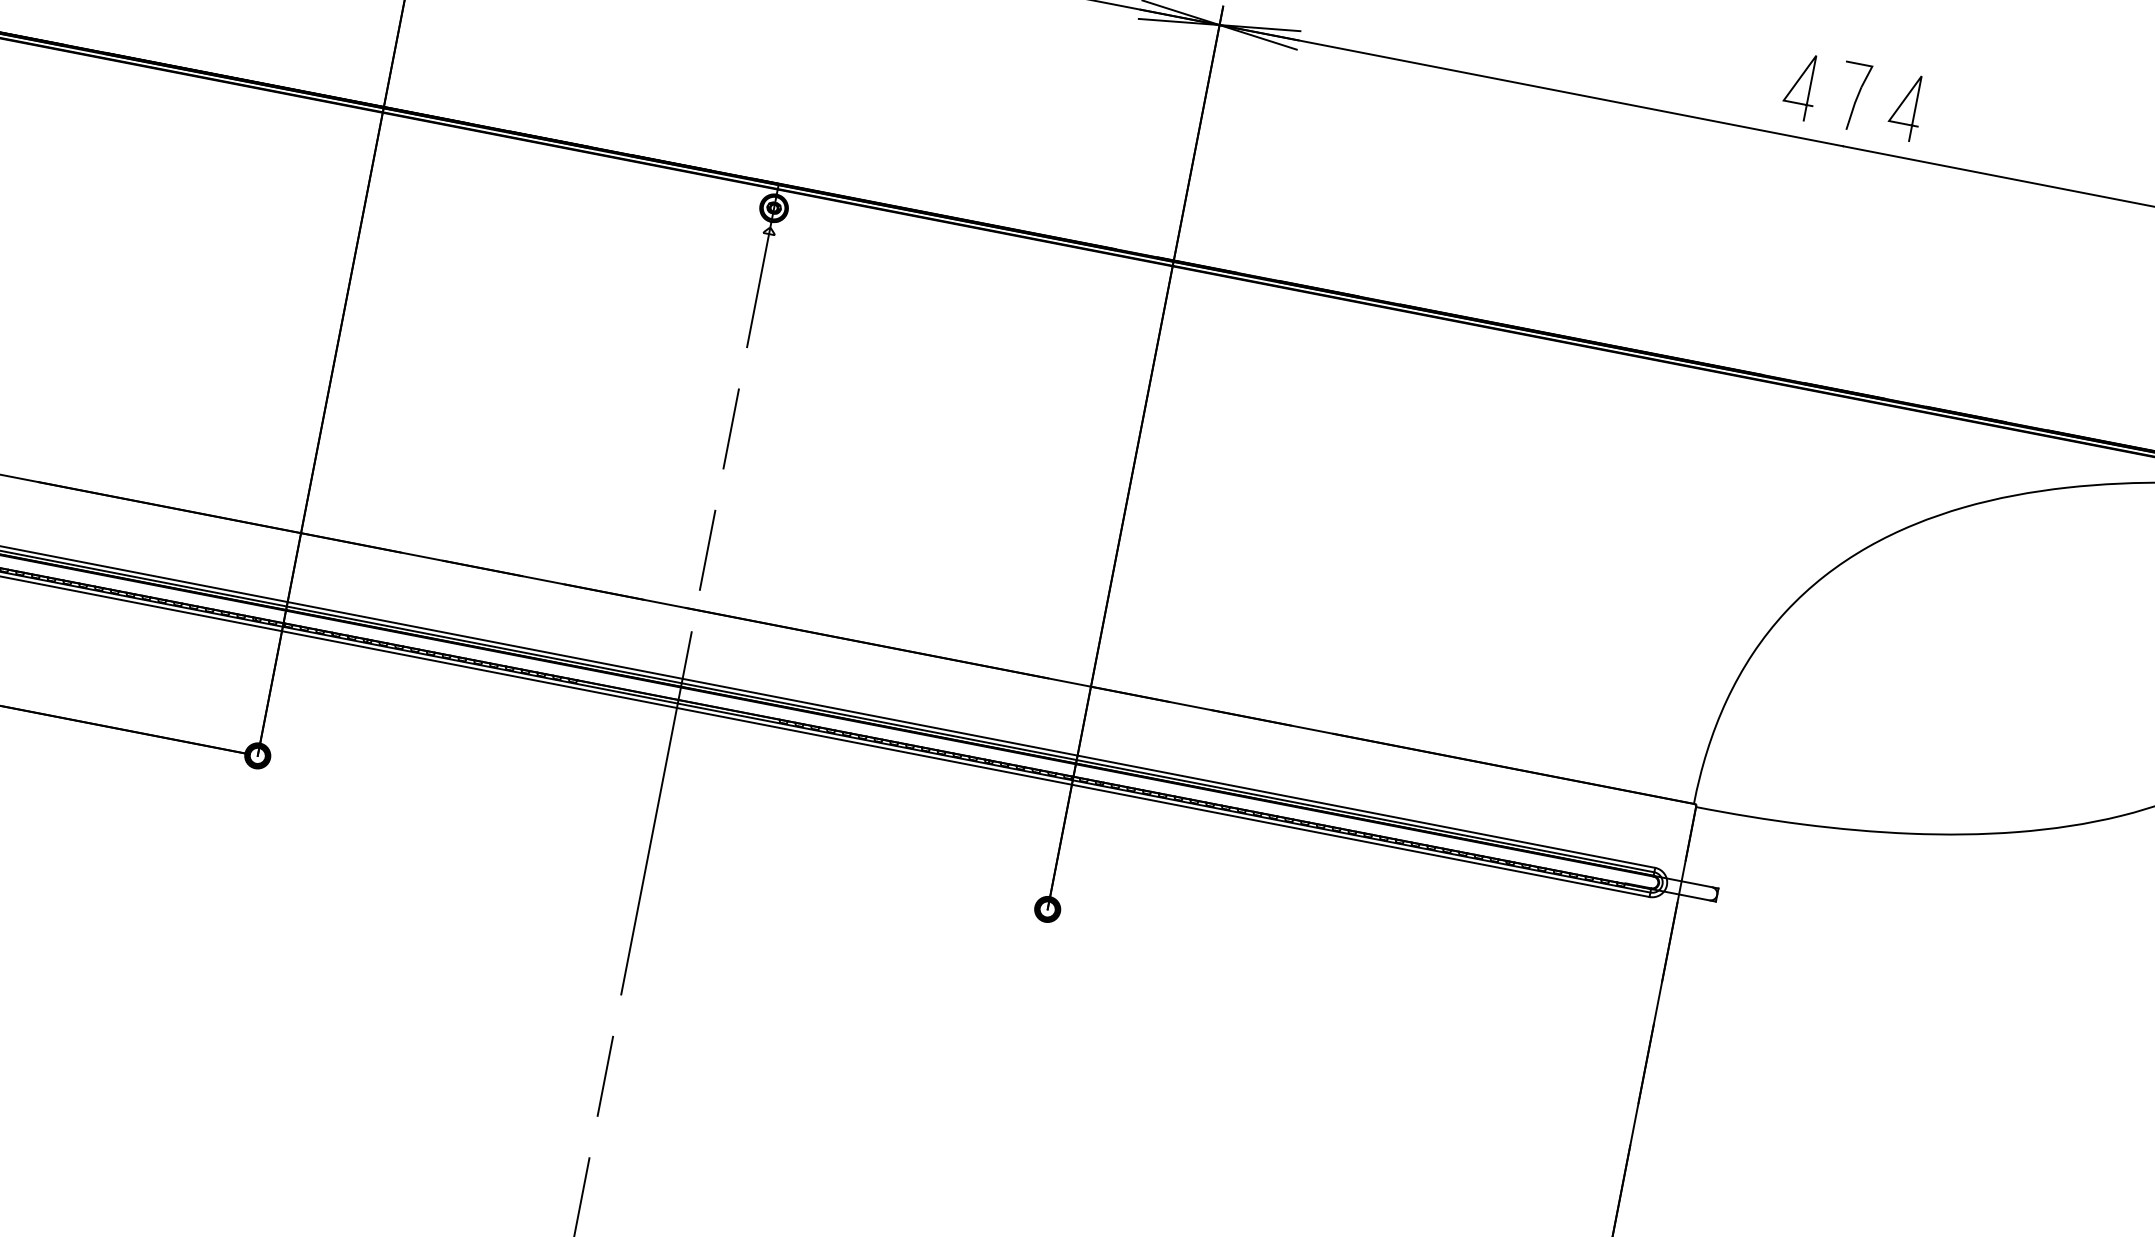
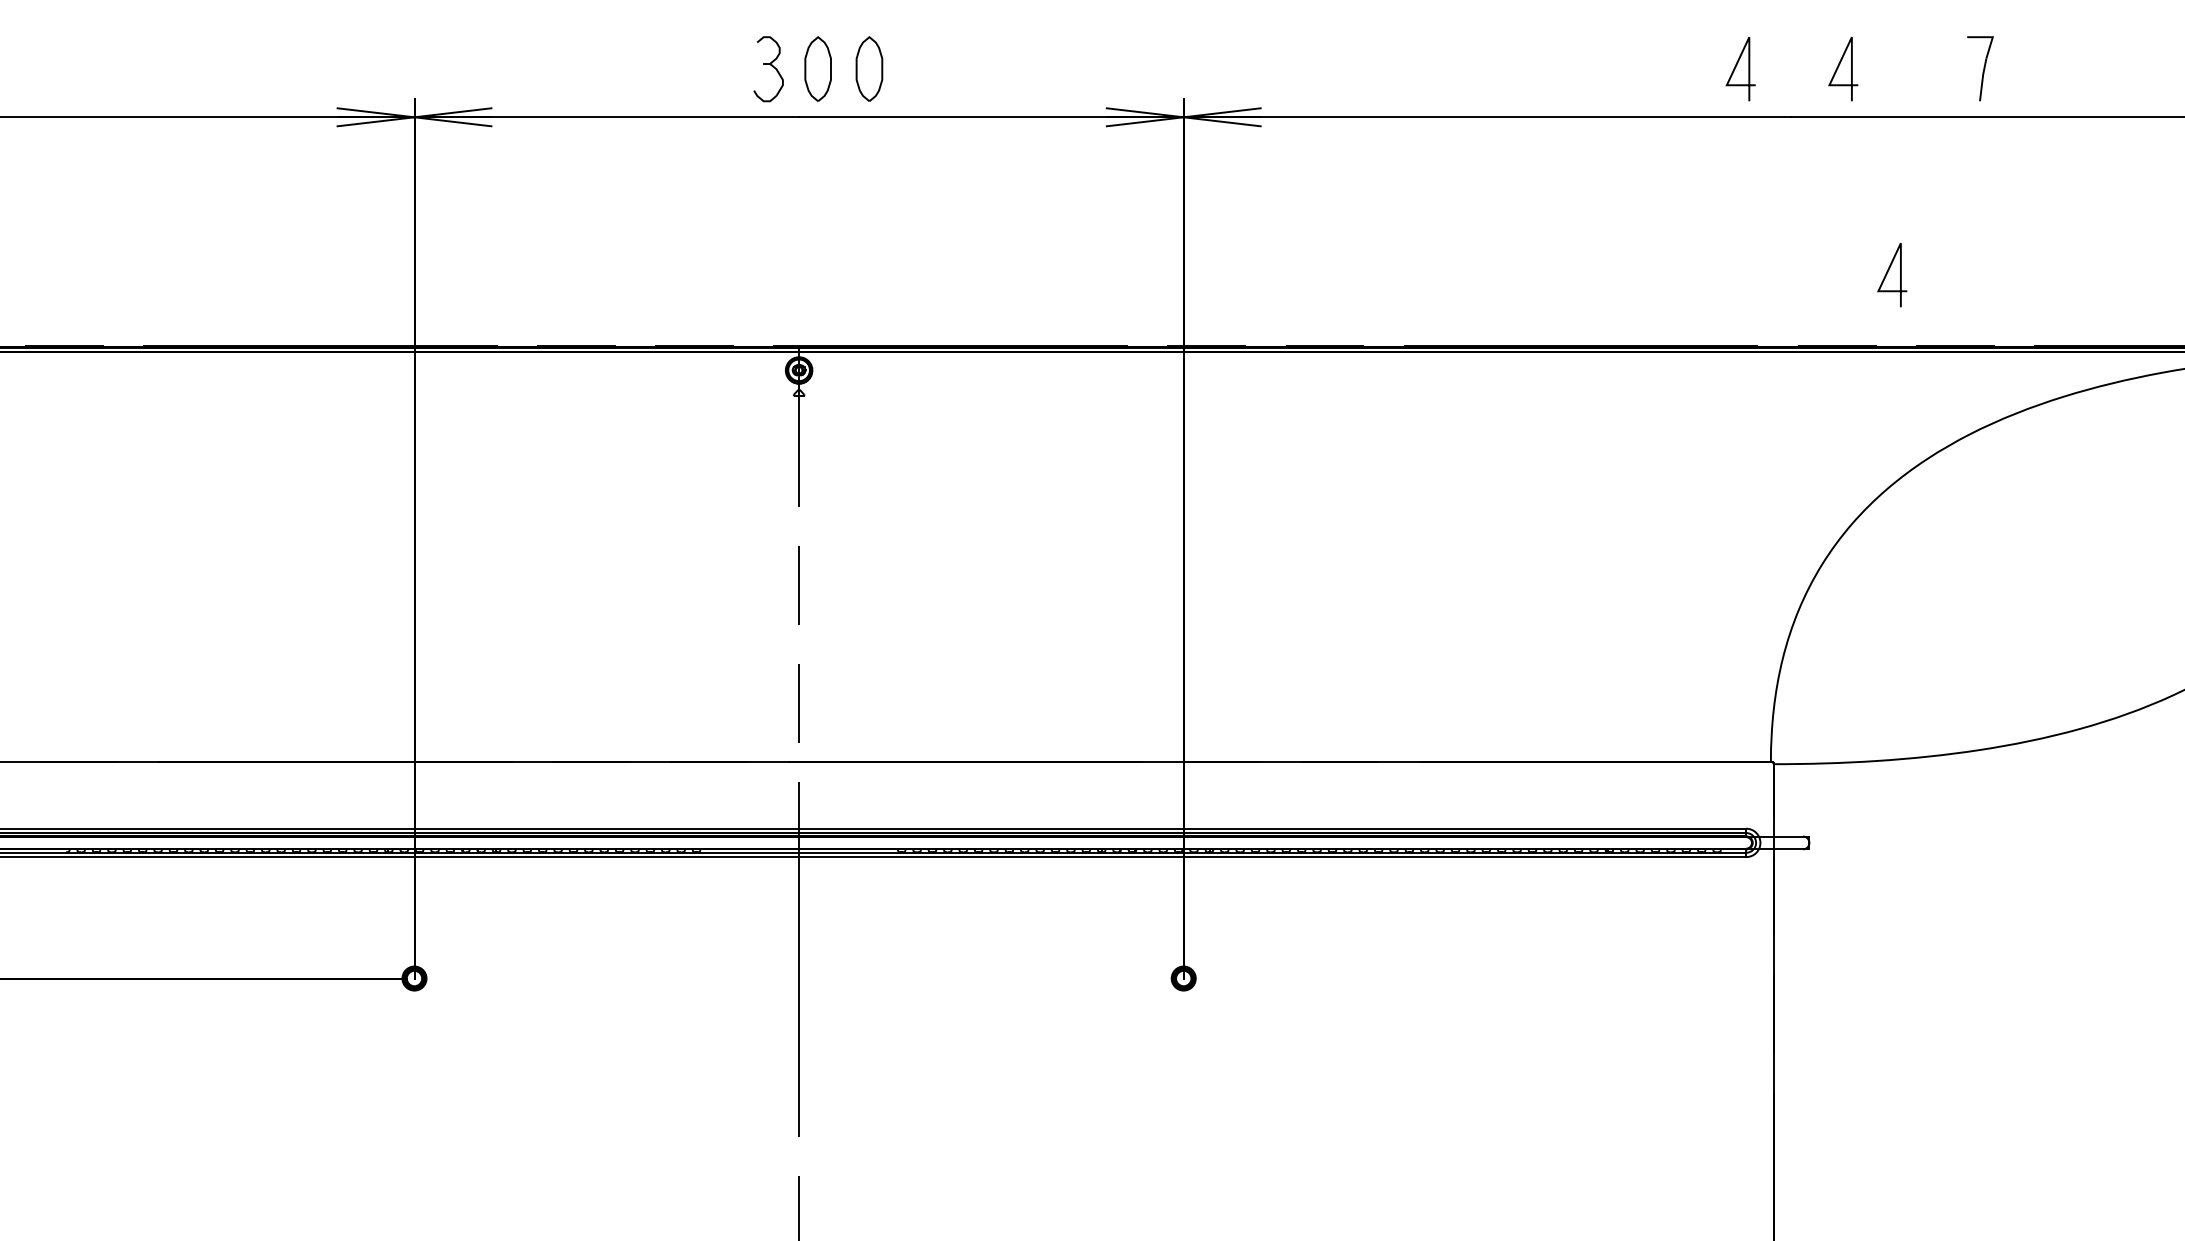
part: (1853, 96) -> (1980, 68), moved
line: (1912, 325) -> (1888, 272), added

